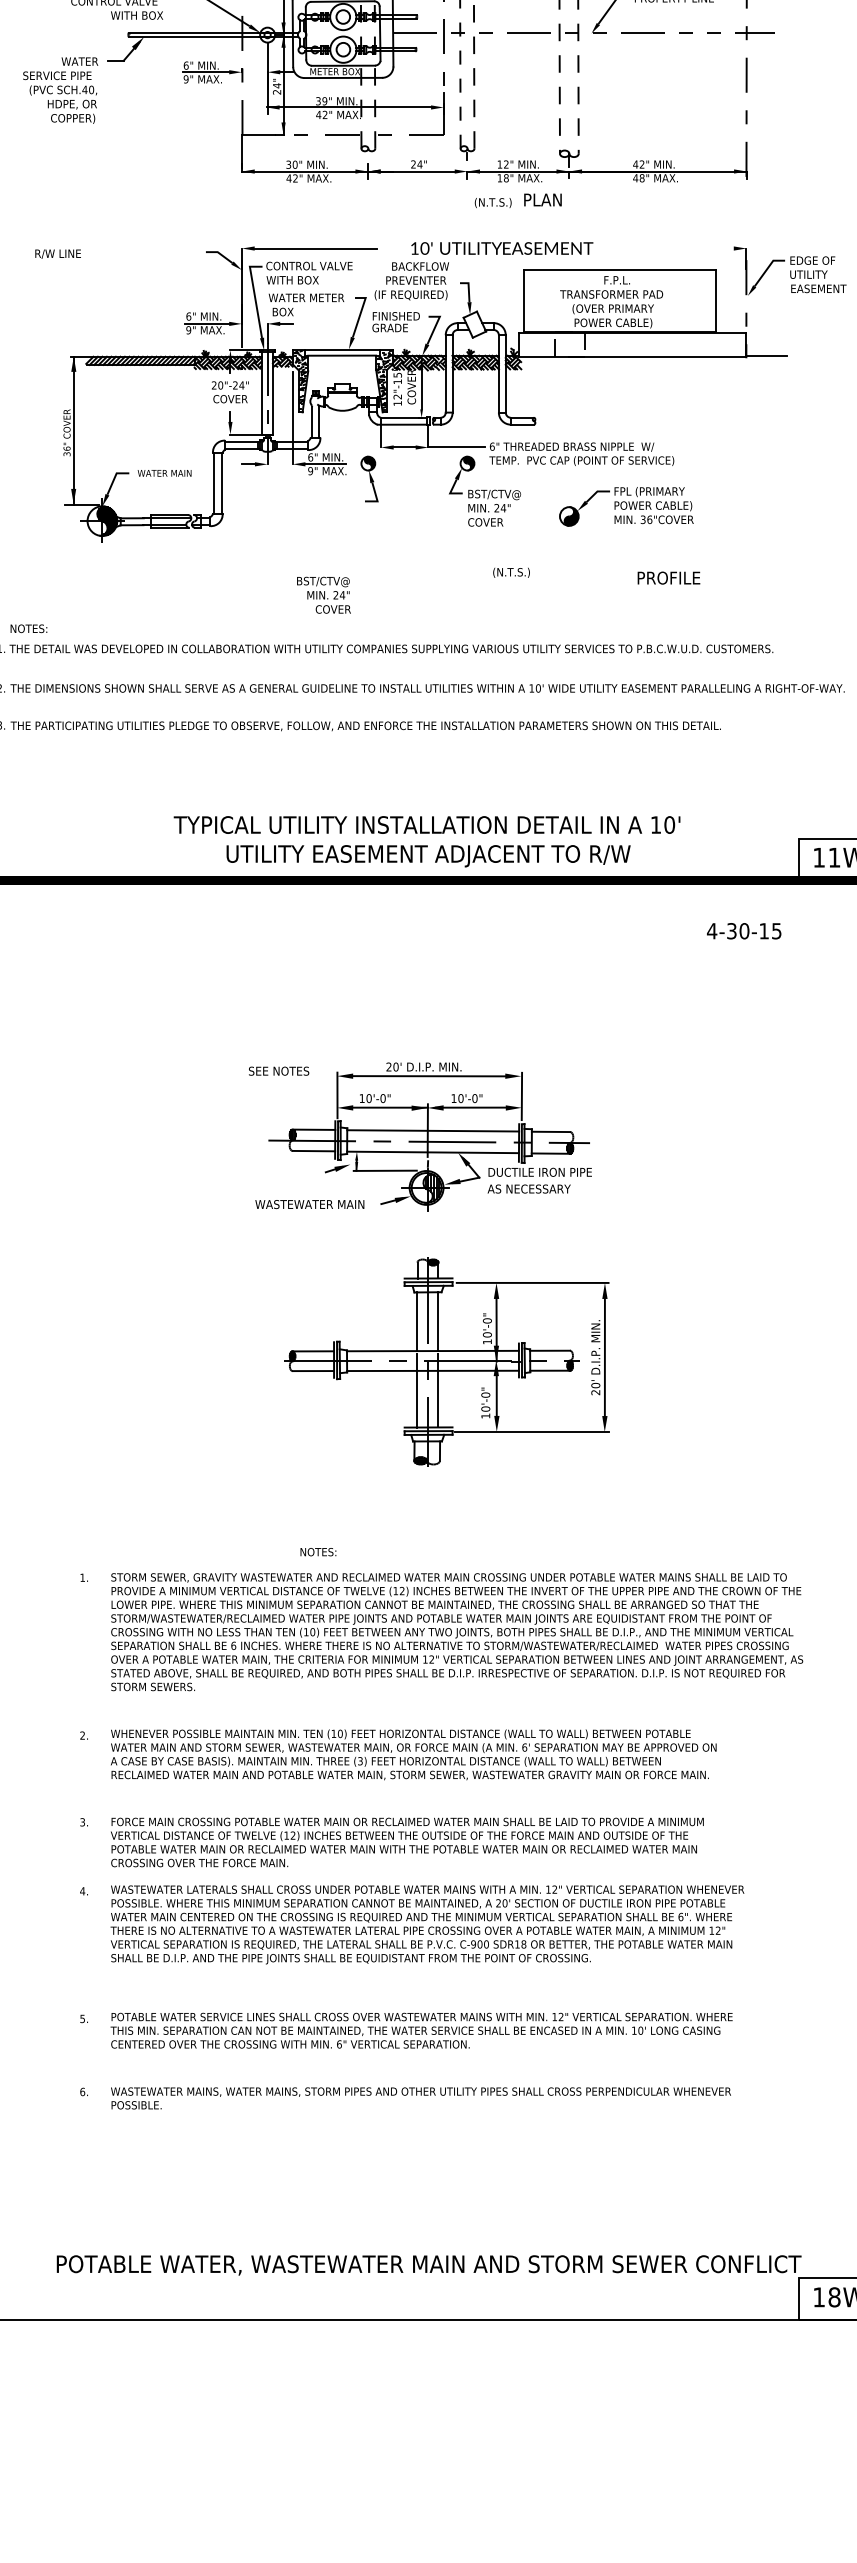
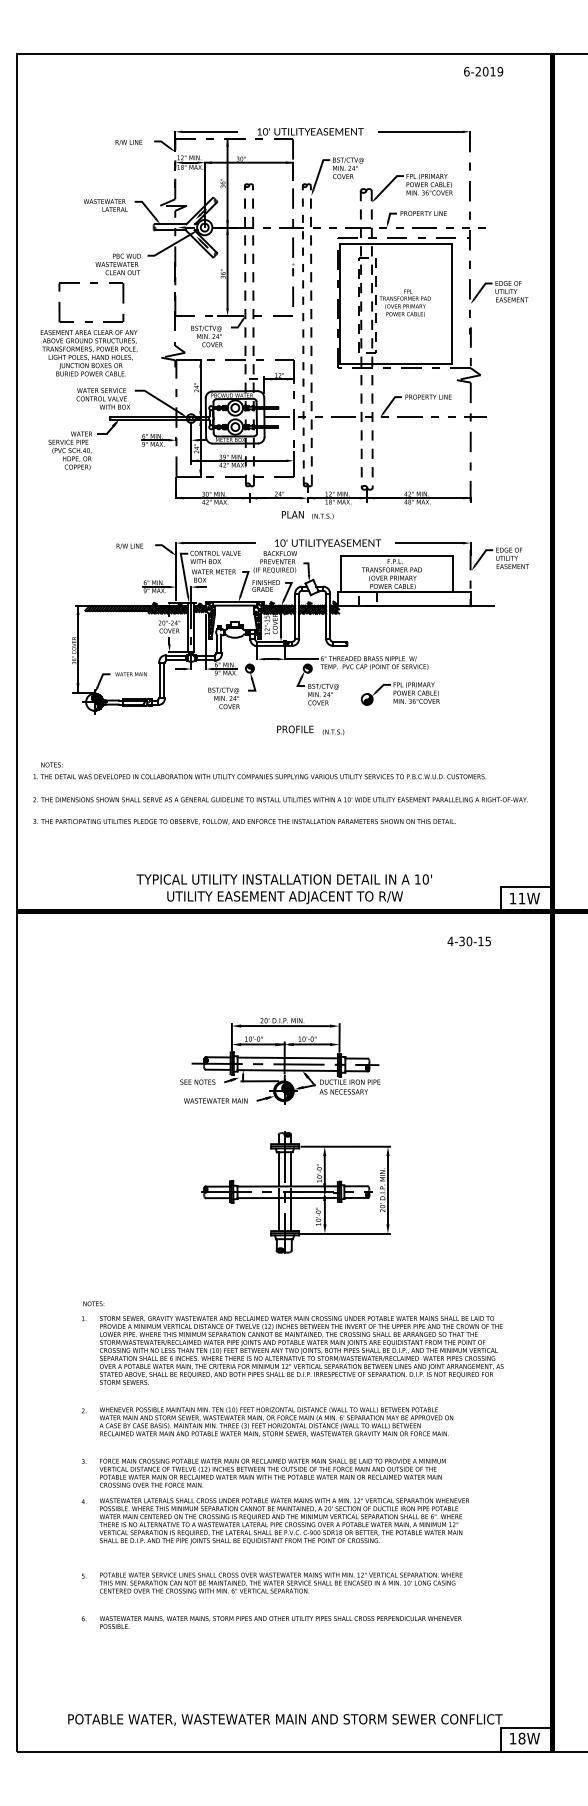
text: (542, 199) -> (292, 514), moved
line: (676, 249) -> (429, 543), added
text: (57, 252) -> (129, 545), moved
text: (669, 578) -> (295, 729), moved
text: (323, 595) -> (223, 698), moved
text: (278, 1070) -> (197, 1081), moved
text: (317, 1551) -> (93, 1303), moved

